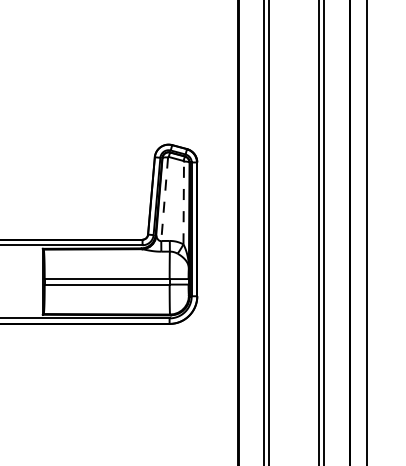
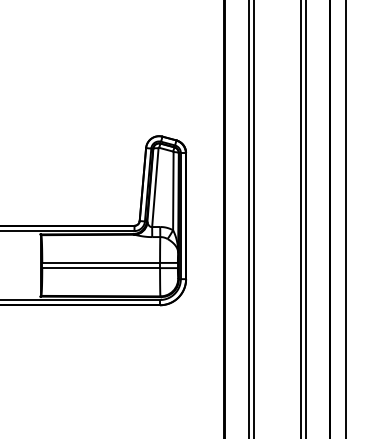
line: (164, 199) -> (155, 187), dashed -> solid
line: (183, 202) -> (173, 190), dashed -> solid

